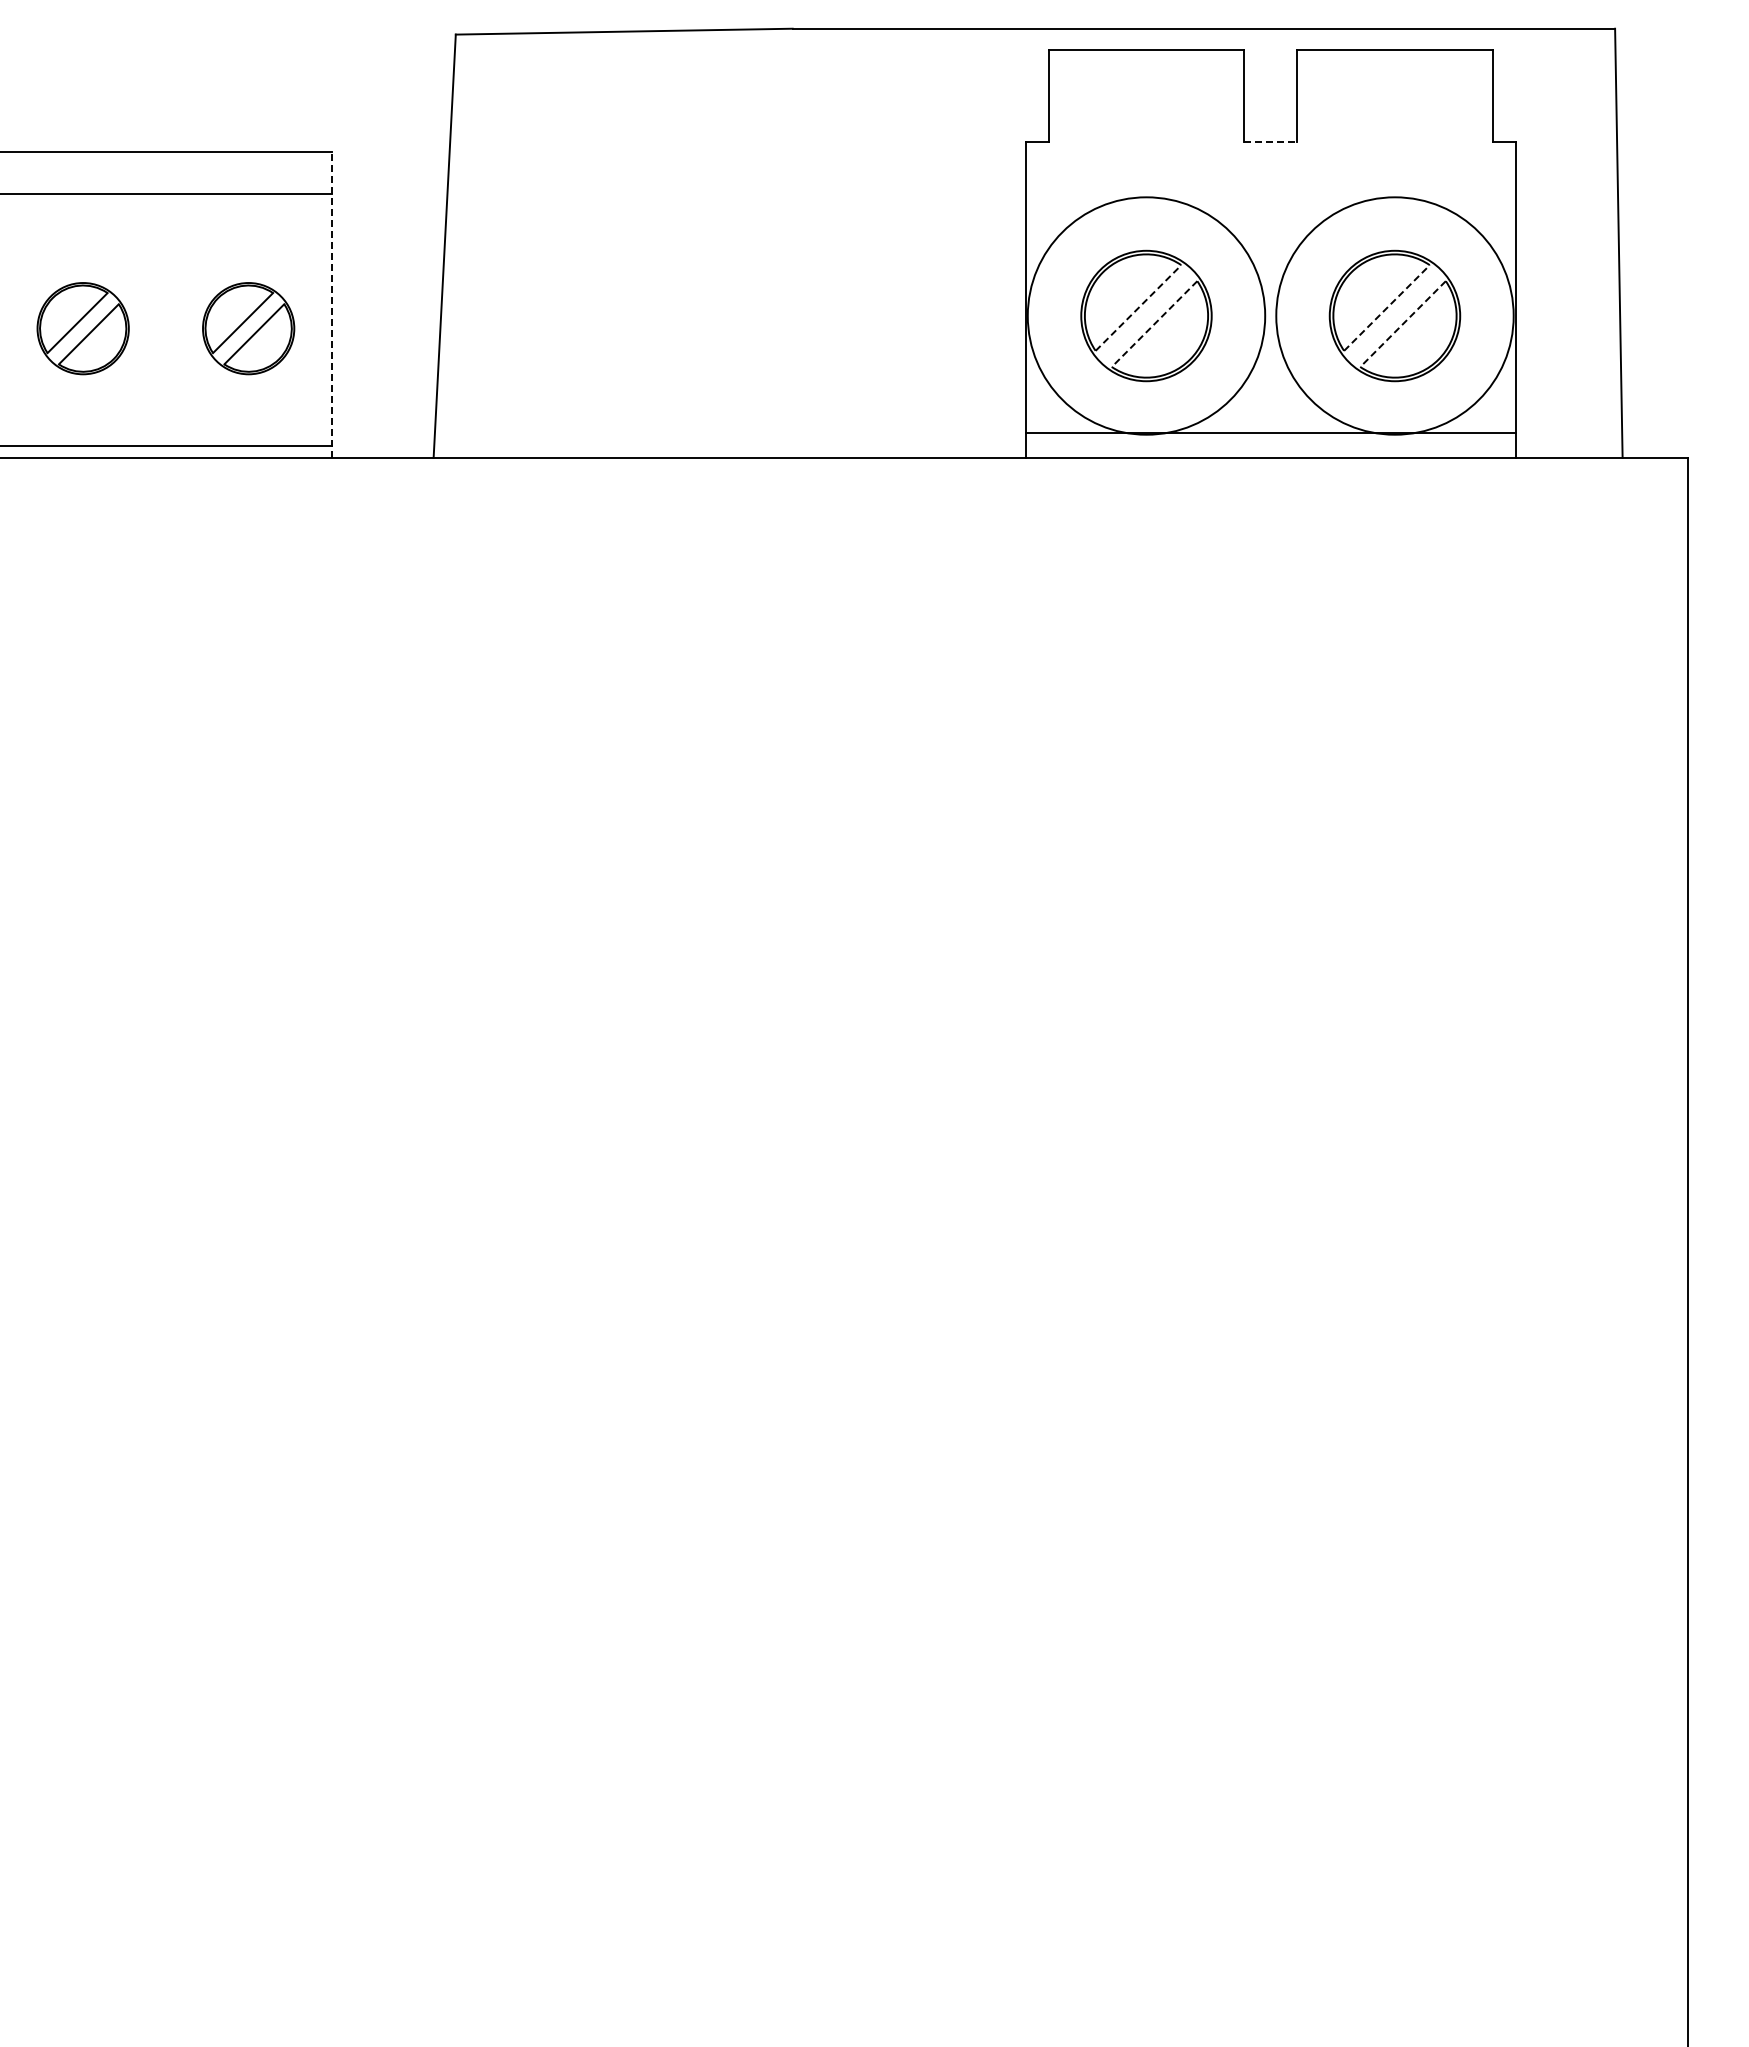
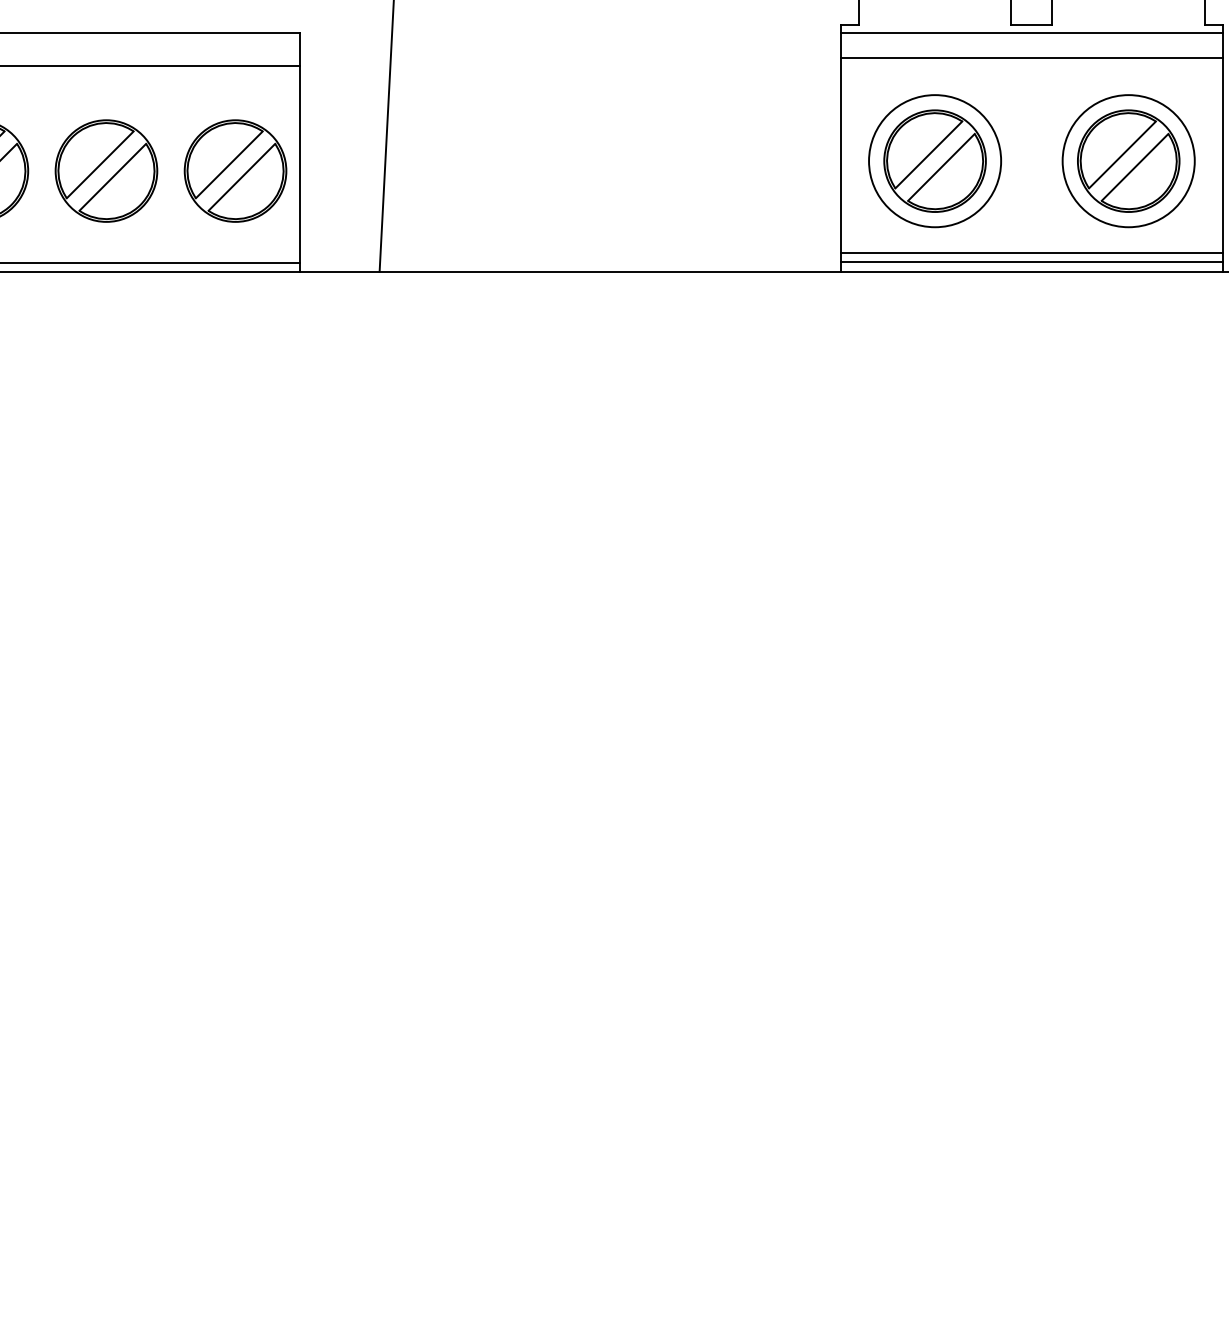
line: (1271, 141) -> (1032, 25), dashed -> solid
line: (1270, 151) -> (1031, 32), added
line: (1270, 183) -> (1031, 57), added
line: (331, 304) -> (300, 152), dashed -> solid
line: (1138, 308) -> (928, 155), dashed -> solid
line: (1387, 308) -> (1122, 155), dashed -> solid
circle: (1146, 315) -> (935, 160), size x0.71
circle: (1394, 315) -> (1128, 160), size x0.71
line: (1154, 324) -> (941, 167), dashed -> solid
line: (1403, 324) -> (1135, 167), dashed -> solid
part: (83, 328) -> (106, 170), size x1.43
part: (248, 328) -> (235, 170), size x1.43
line: (1270, 445) -> (1031, 262), added

